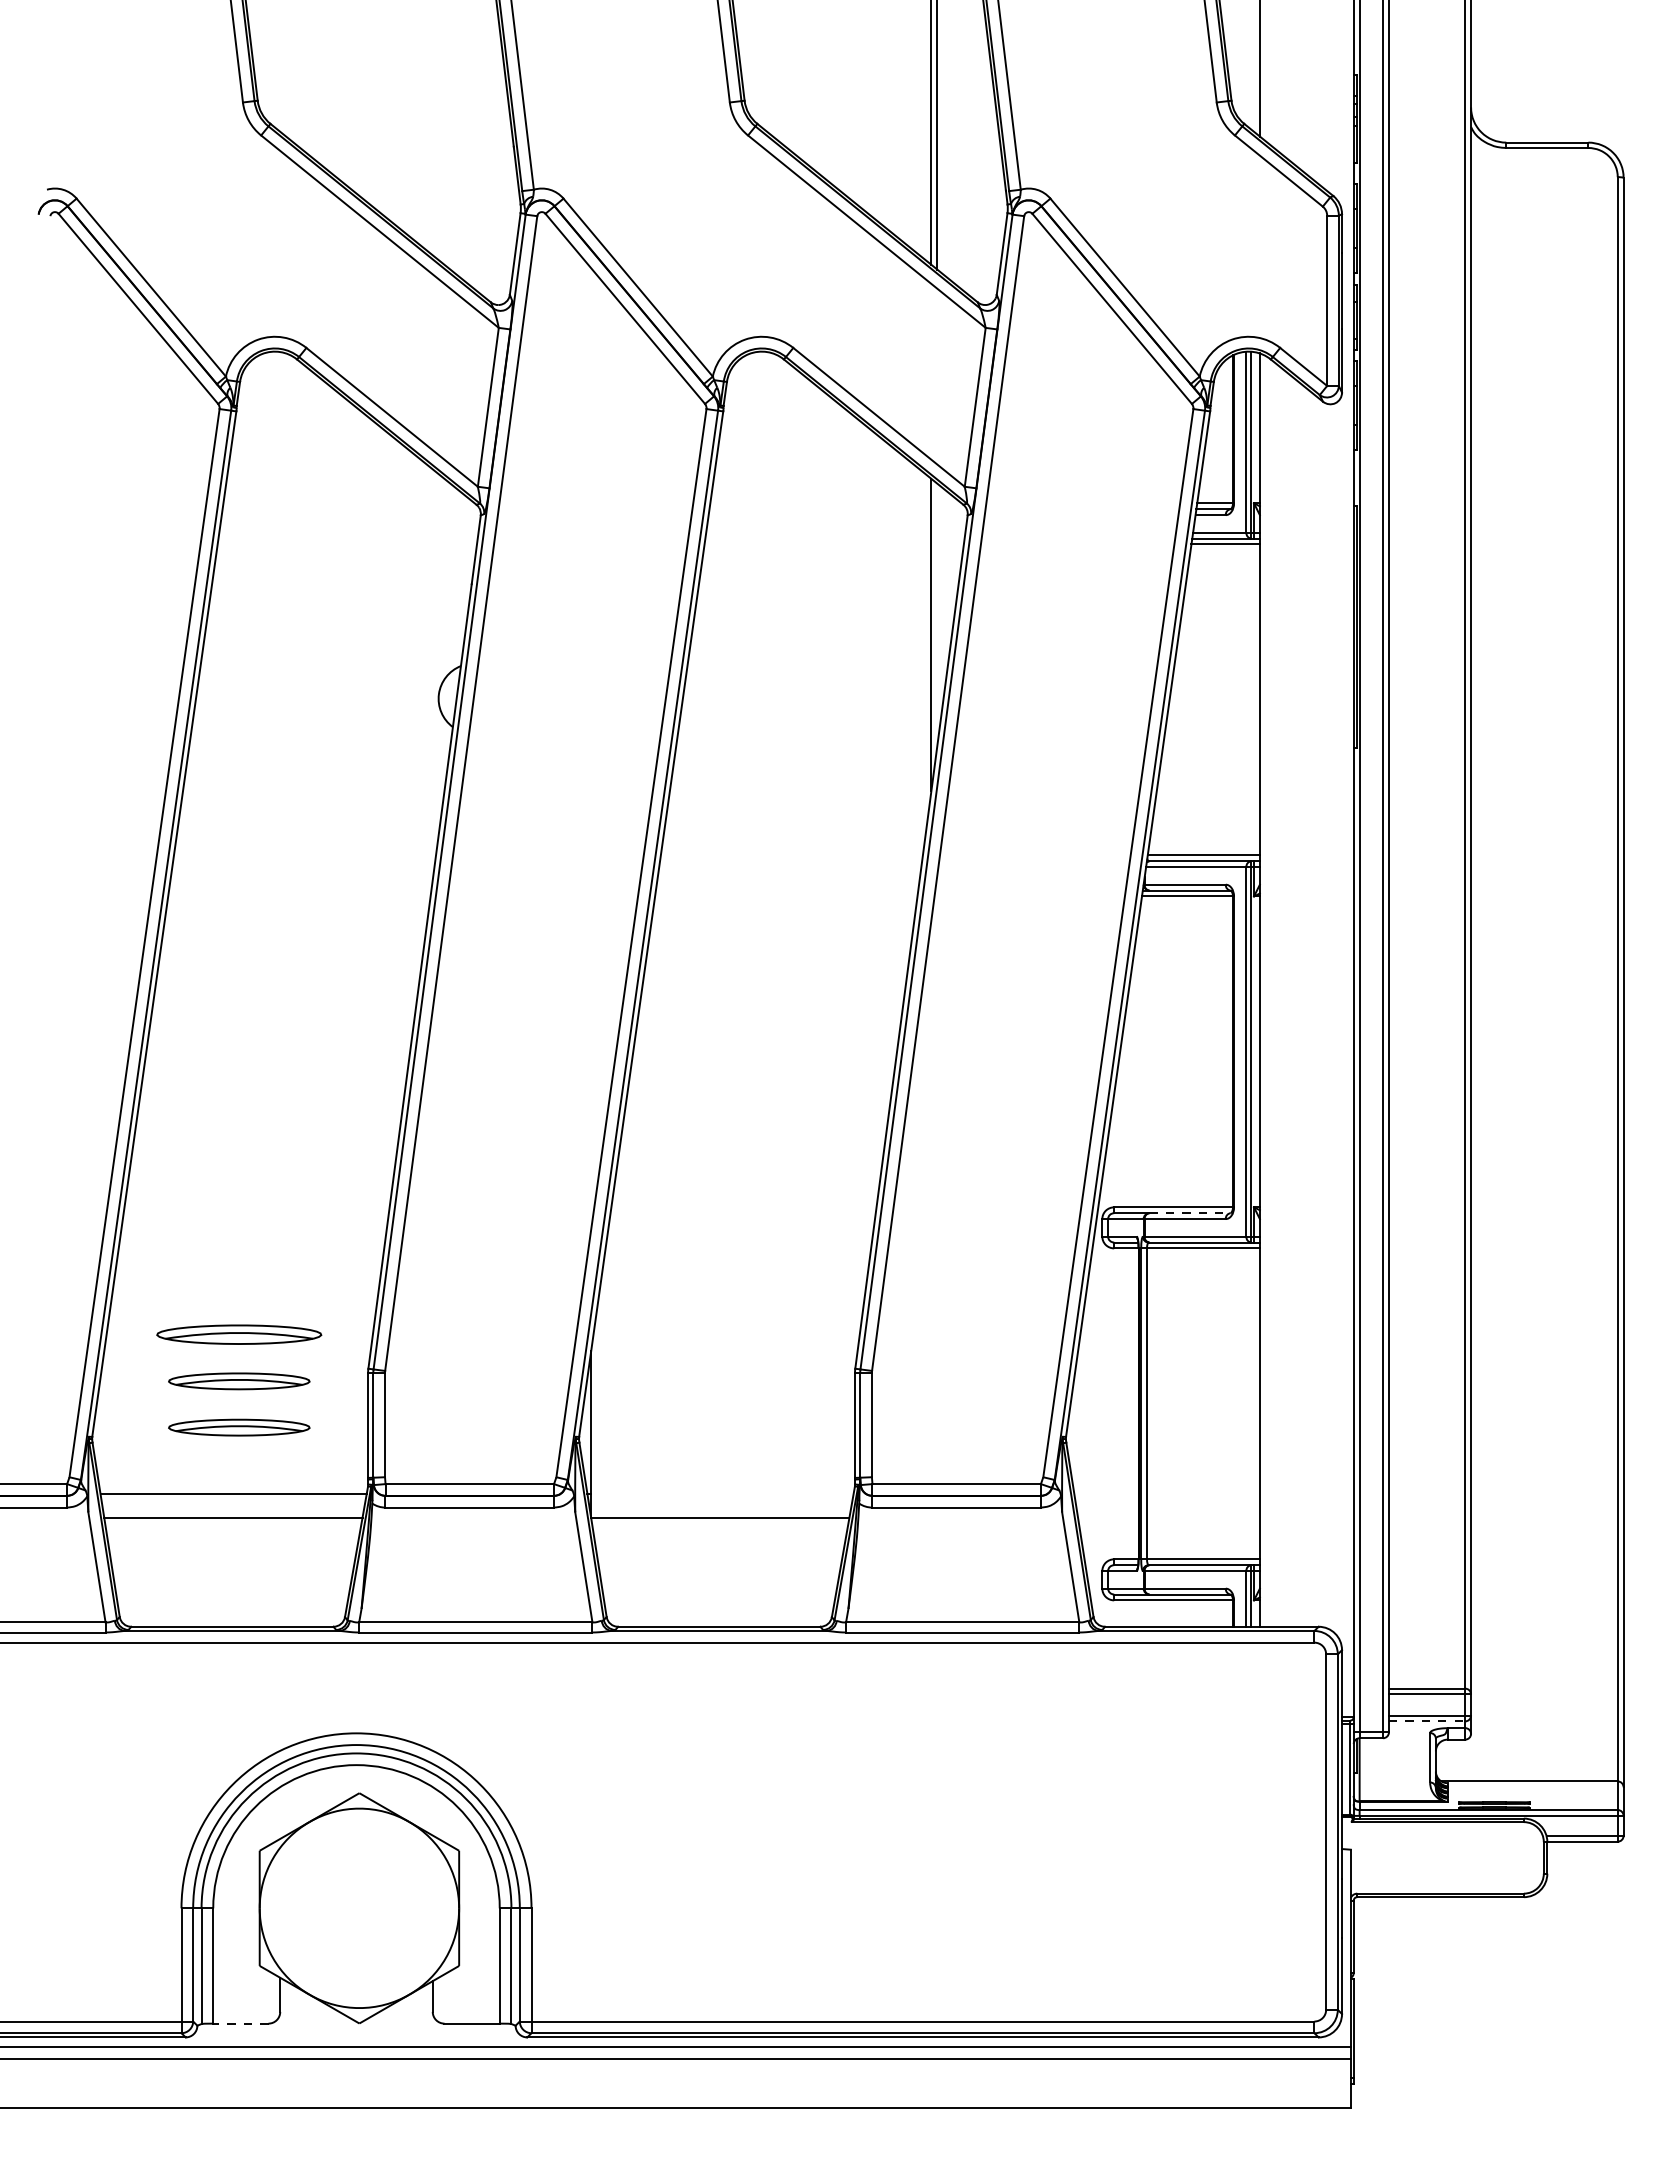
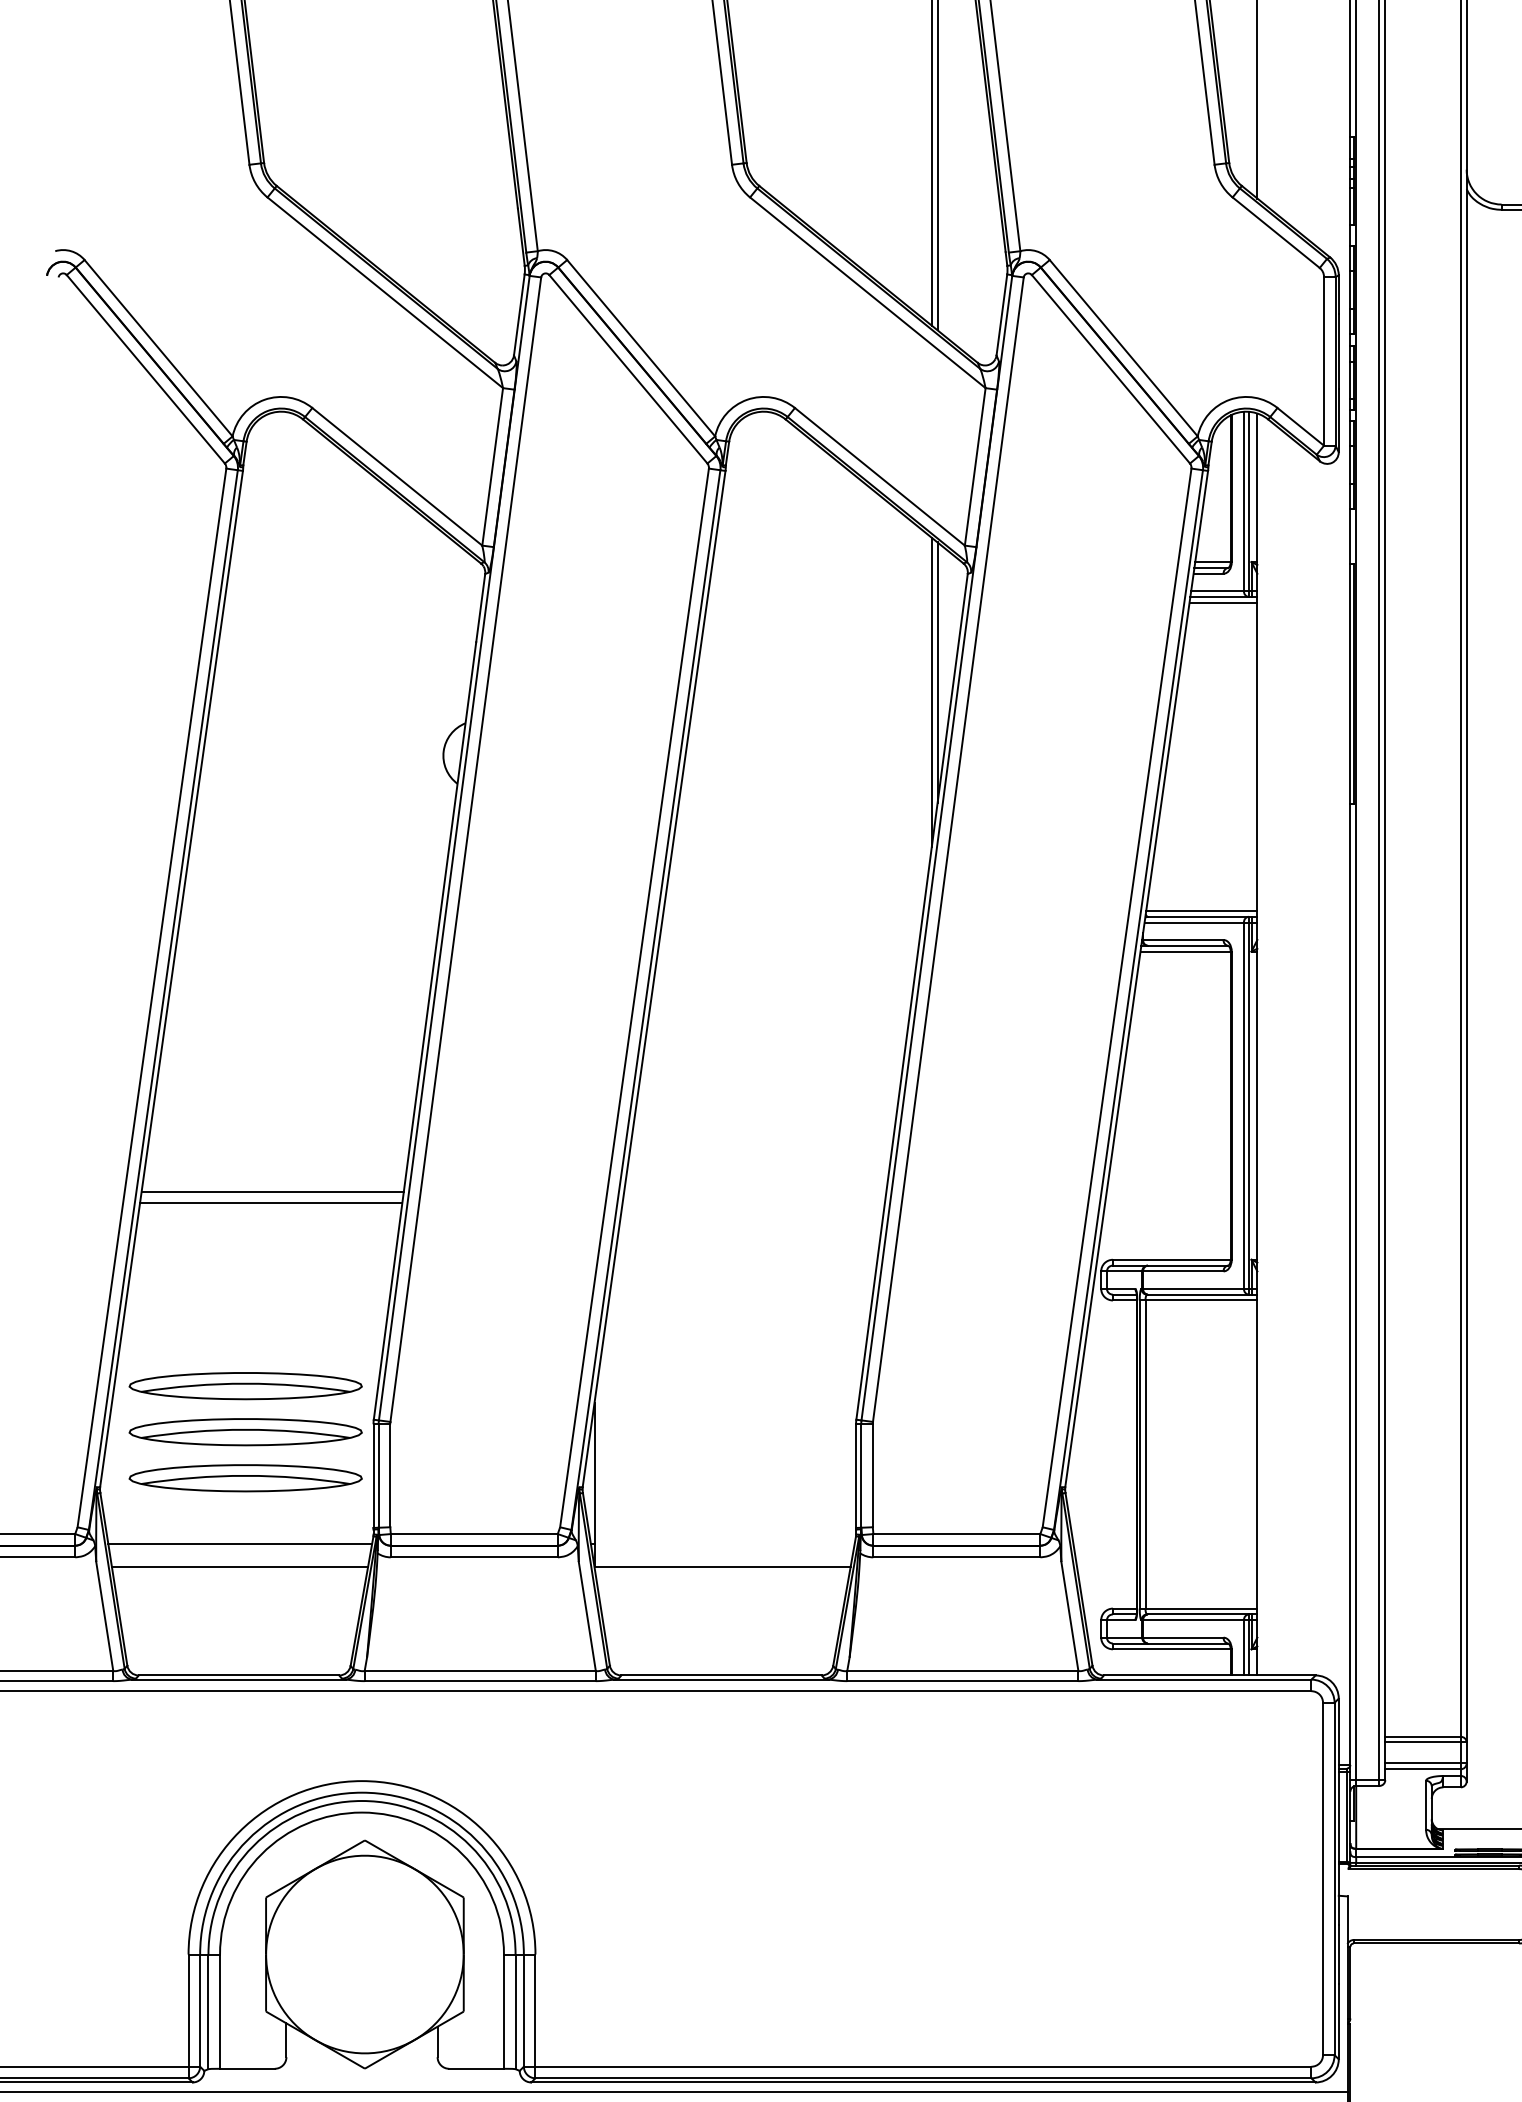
line: (937, 614) -> (937, 672), added
line: (266, 1138) -> (272, 1191), added
line: (264, 1150) -> (270, 1203), added
line: (1190, 1213) -> (1188, 1265), dashed -> solid
part: (239, 1334) -> (246, 1385), size x1.43
part: (239, 1381) -> (246, 1432), size x1.67
part: (239, 1427) -> (246, 1477), size x1.67
line: (1427, 1721) -> (1423, 1769), dashed -> solid
line: (240, 2023) -> (247, 2068), dashed -> solid

